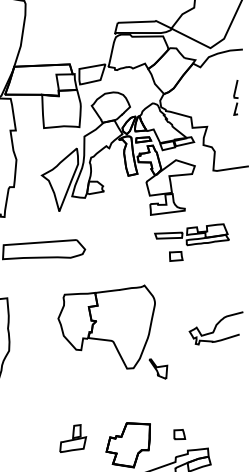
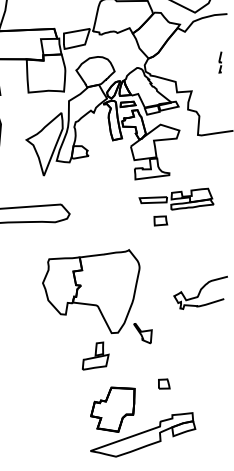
part: (235, 97) -> (220, 62), size x0.6
part: (179, 434) -> (164, 384), moved
part: (73, 438) -> (96, 356), moved

